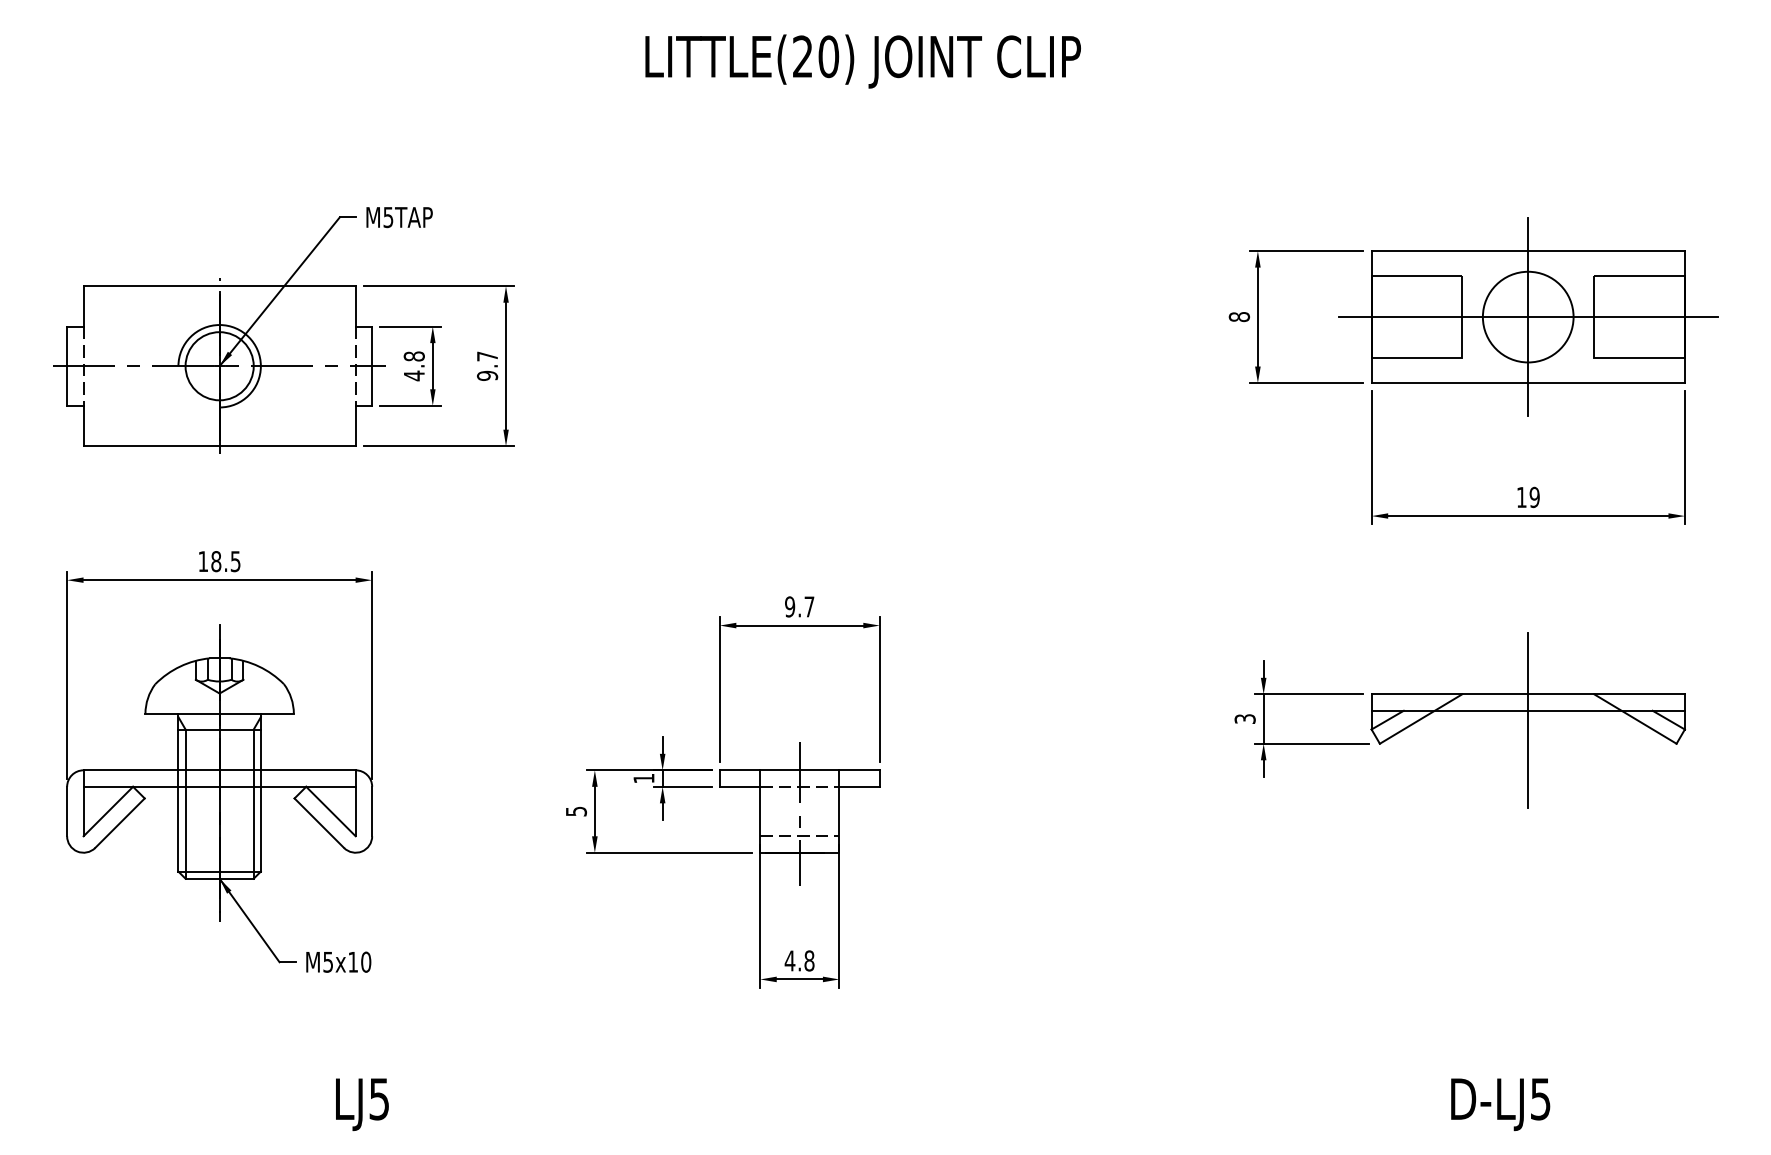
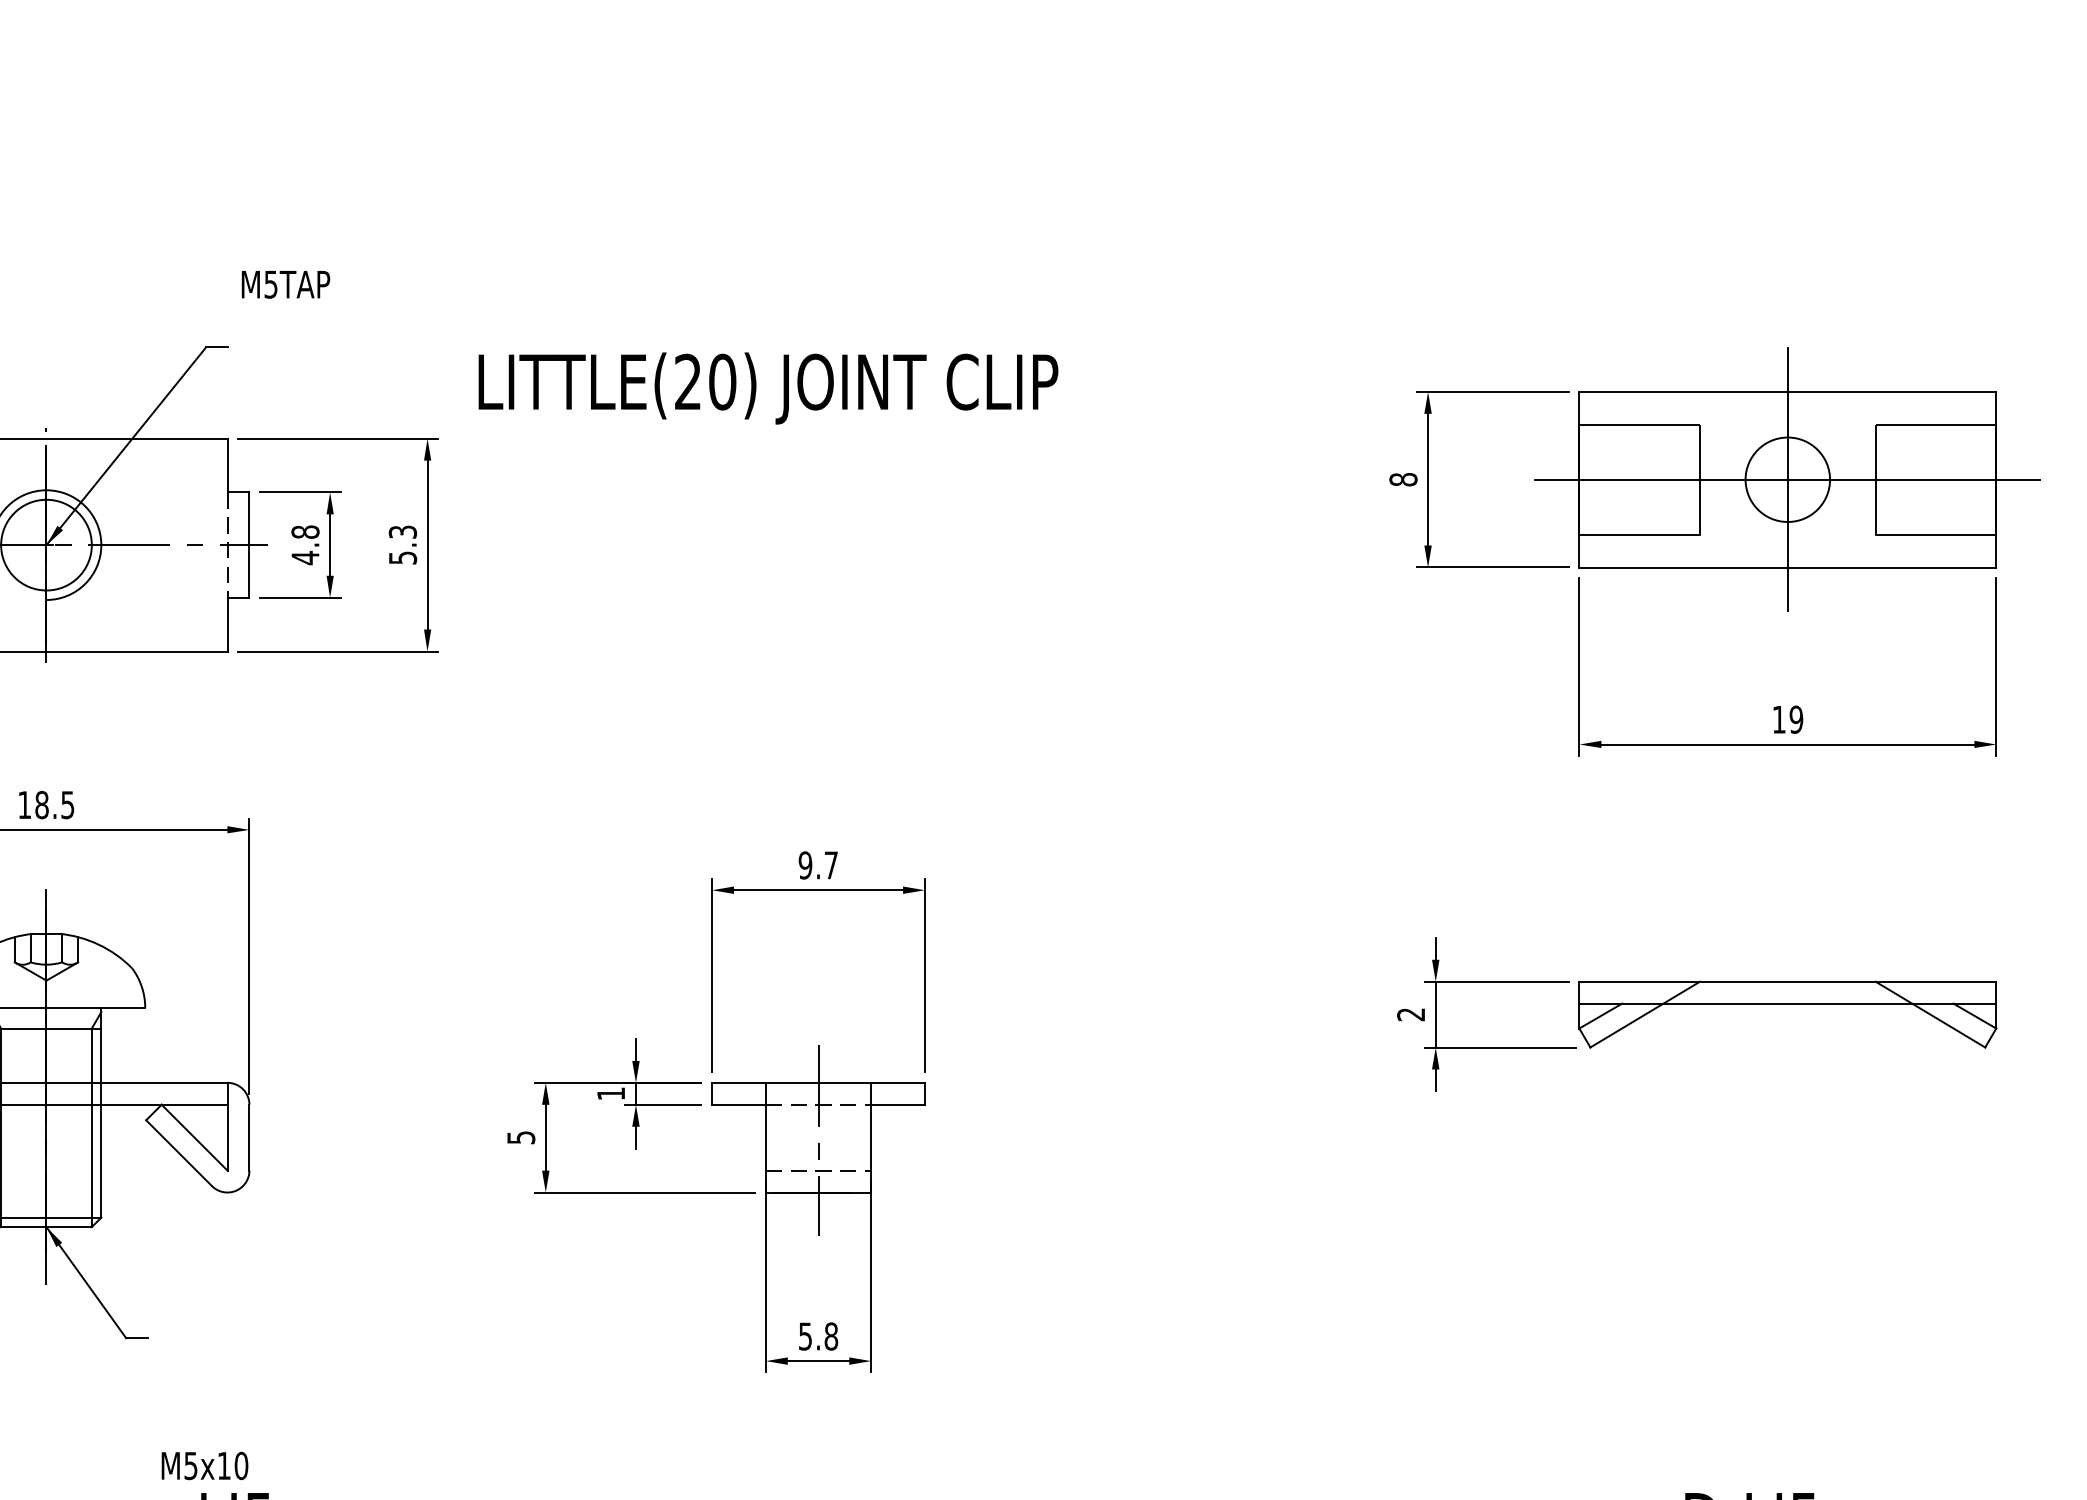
text: (862, 61) -> (767, 388), moved
text: (399, 217) -> (285, 284), moved
circle: (1527, 316) -> (1786, 478), size x0.7
text: (487, 365) -> (402, 544), 9.7 -> 5.3
text: (1245, 718) -> (1411, 1013), 3 -> 2
line: (1528, 719) -> (1788, 1015), removed
text: (789, 960) -> (804, 1335), 4.8 -> 5.8
text: (338, 961) -> (204, 1464), moved

